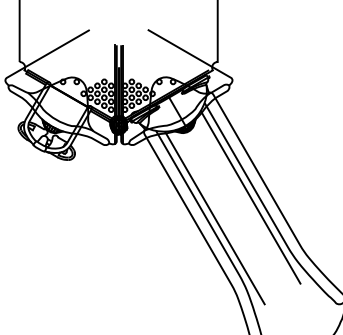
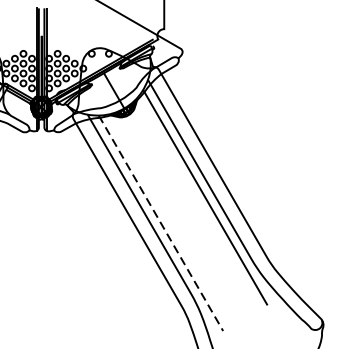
line: (215, 218) -> (161, 223), solid -> dashed

